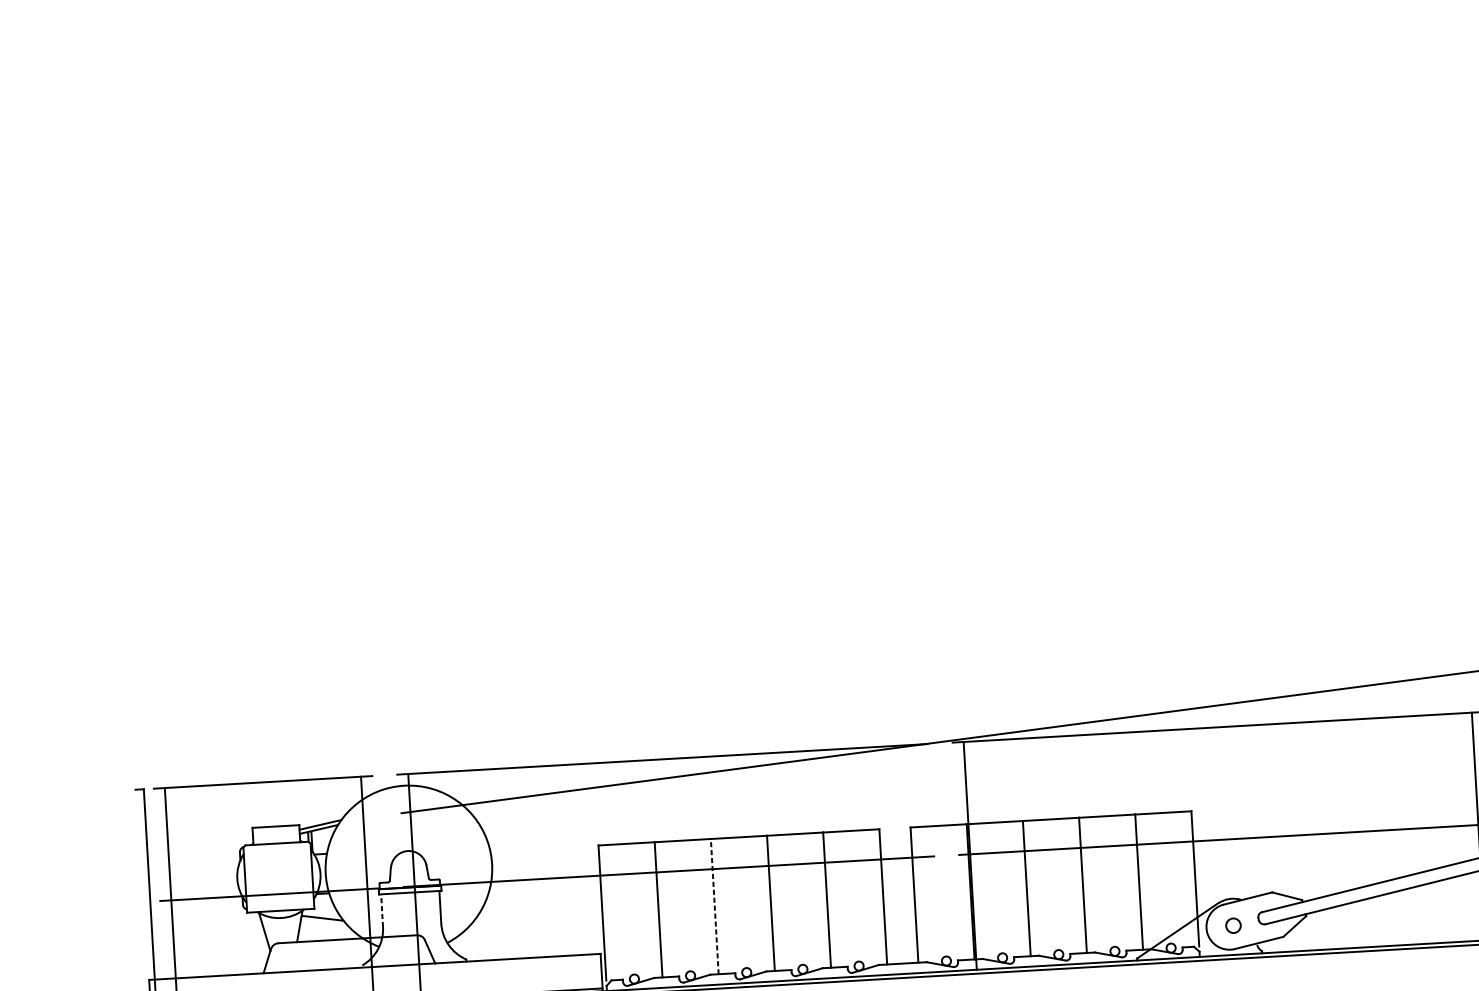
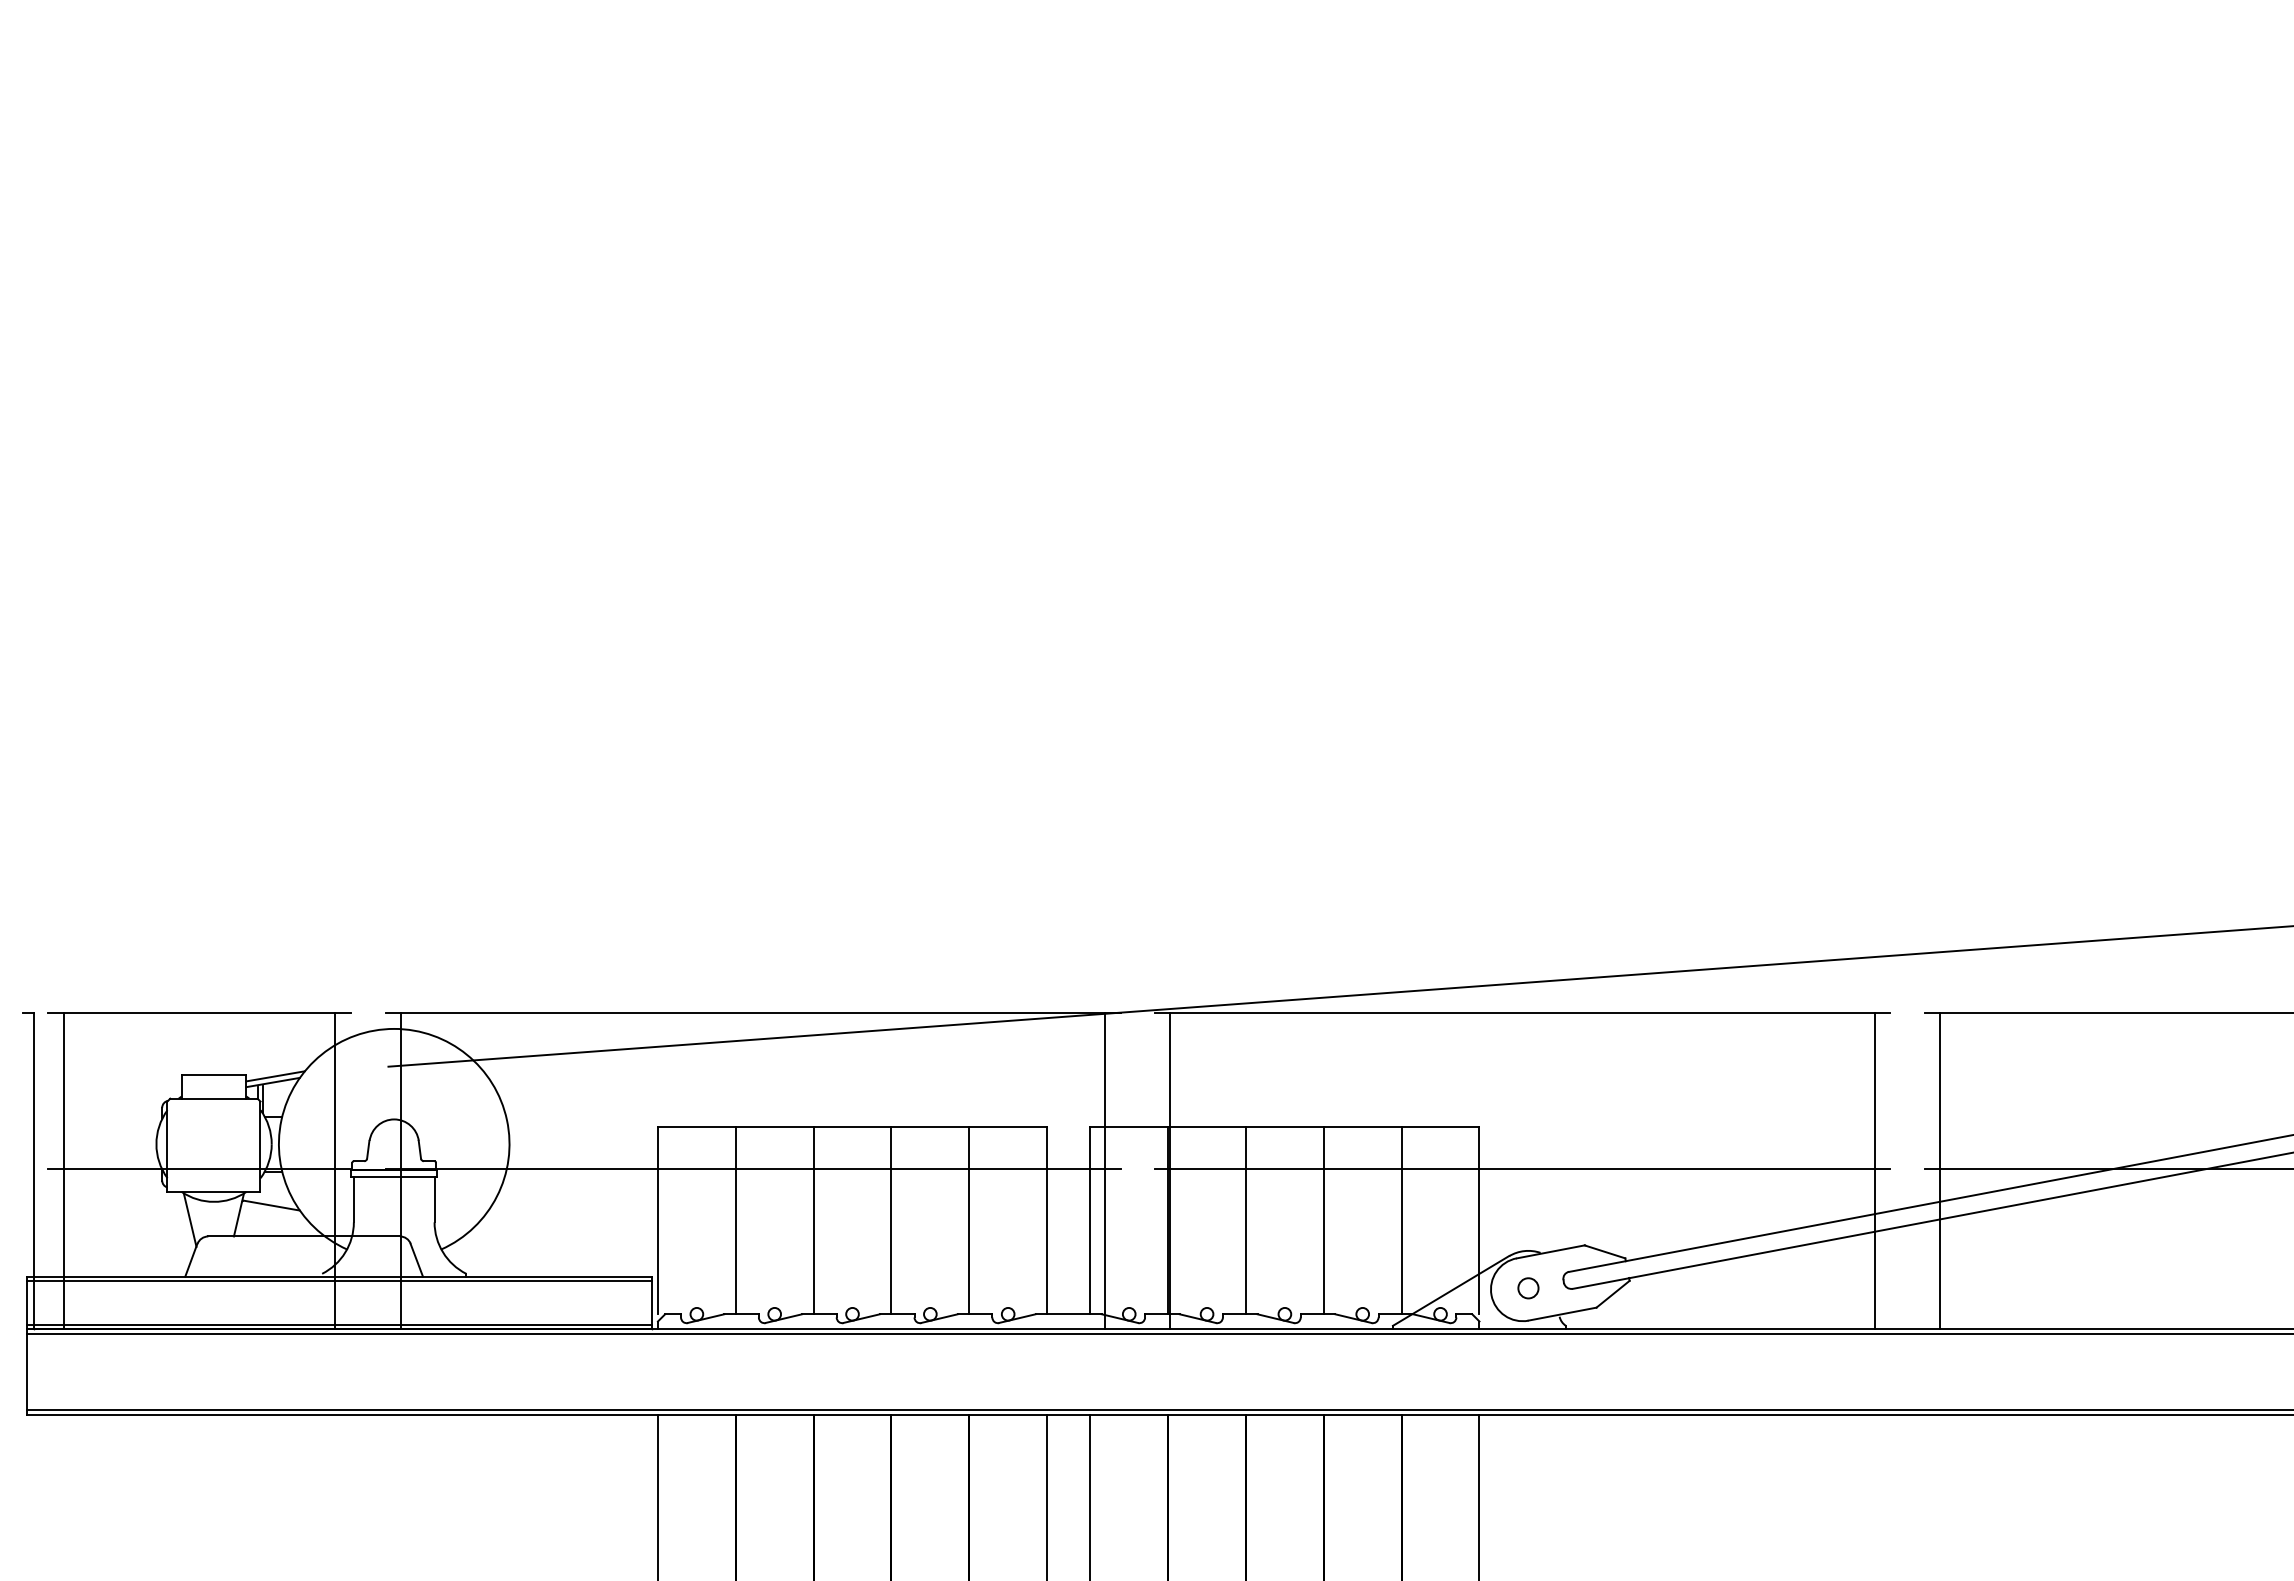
line: (923, 858) -> (1105, 1170), added
line: (714, 906) -> (813, 1220), dashed -> solid
line: (381, 910) -> (353, 1199), dashed -> solid
line: (375, 969) -> (339, 1280), added

